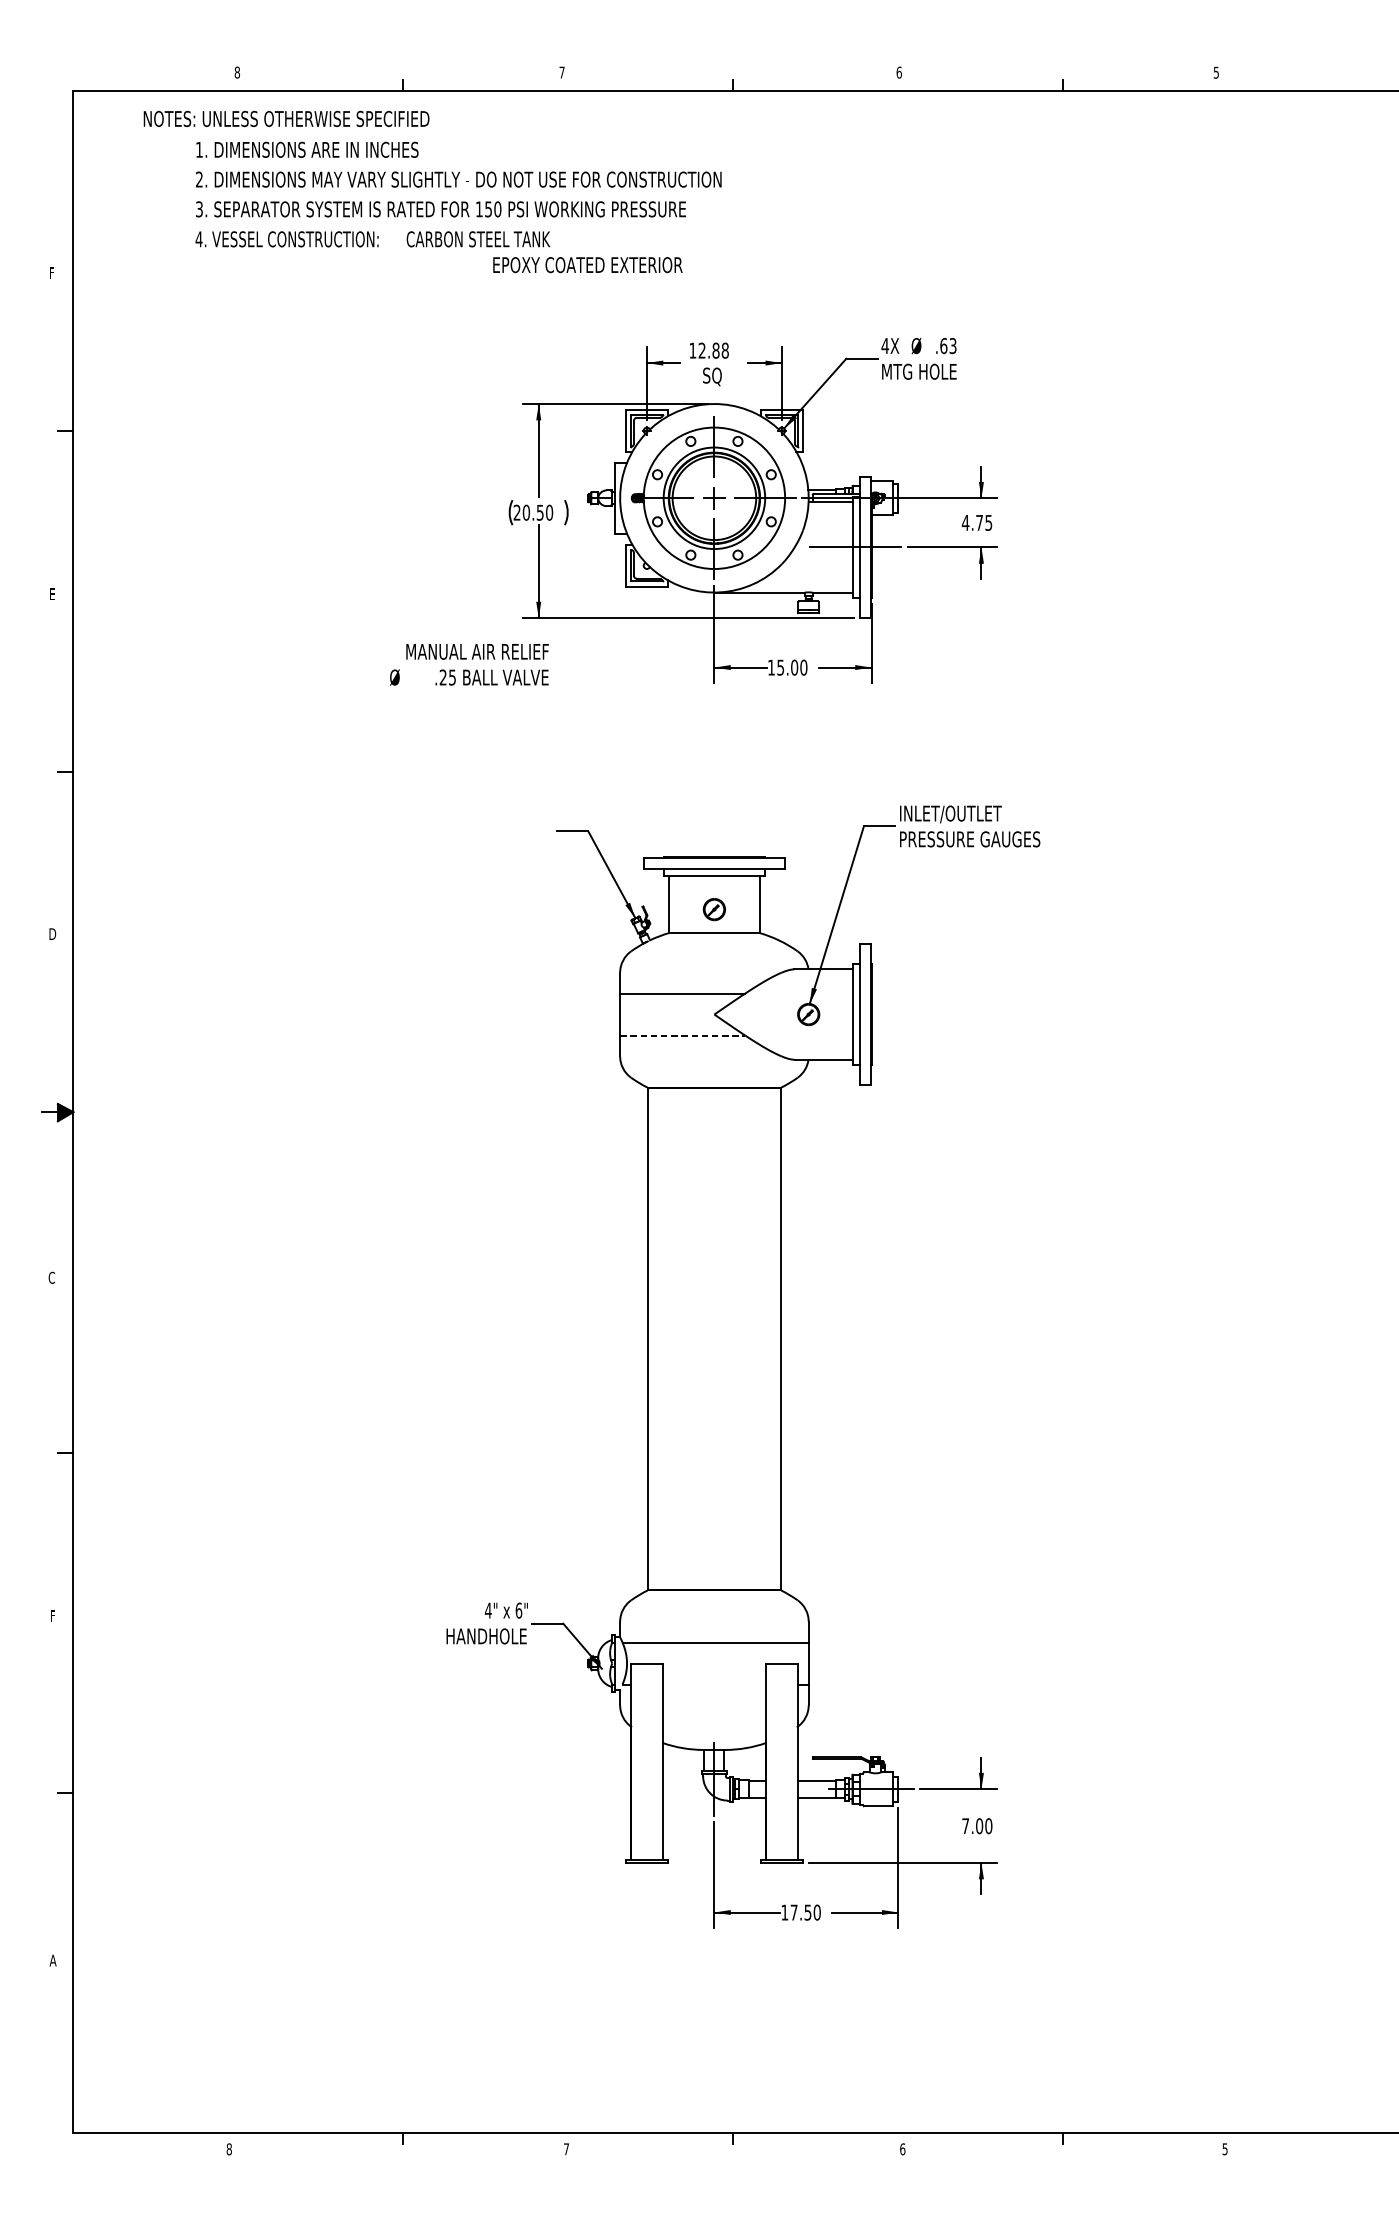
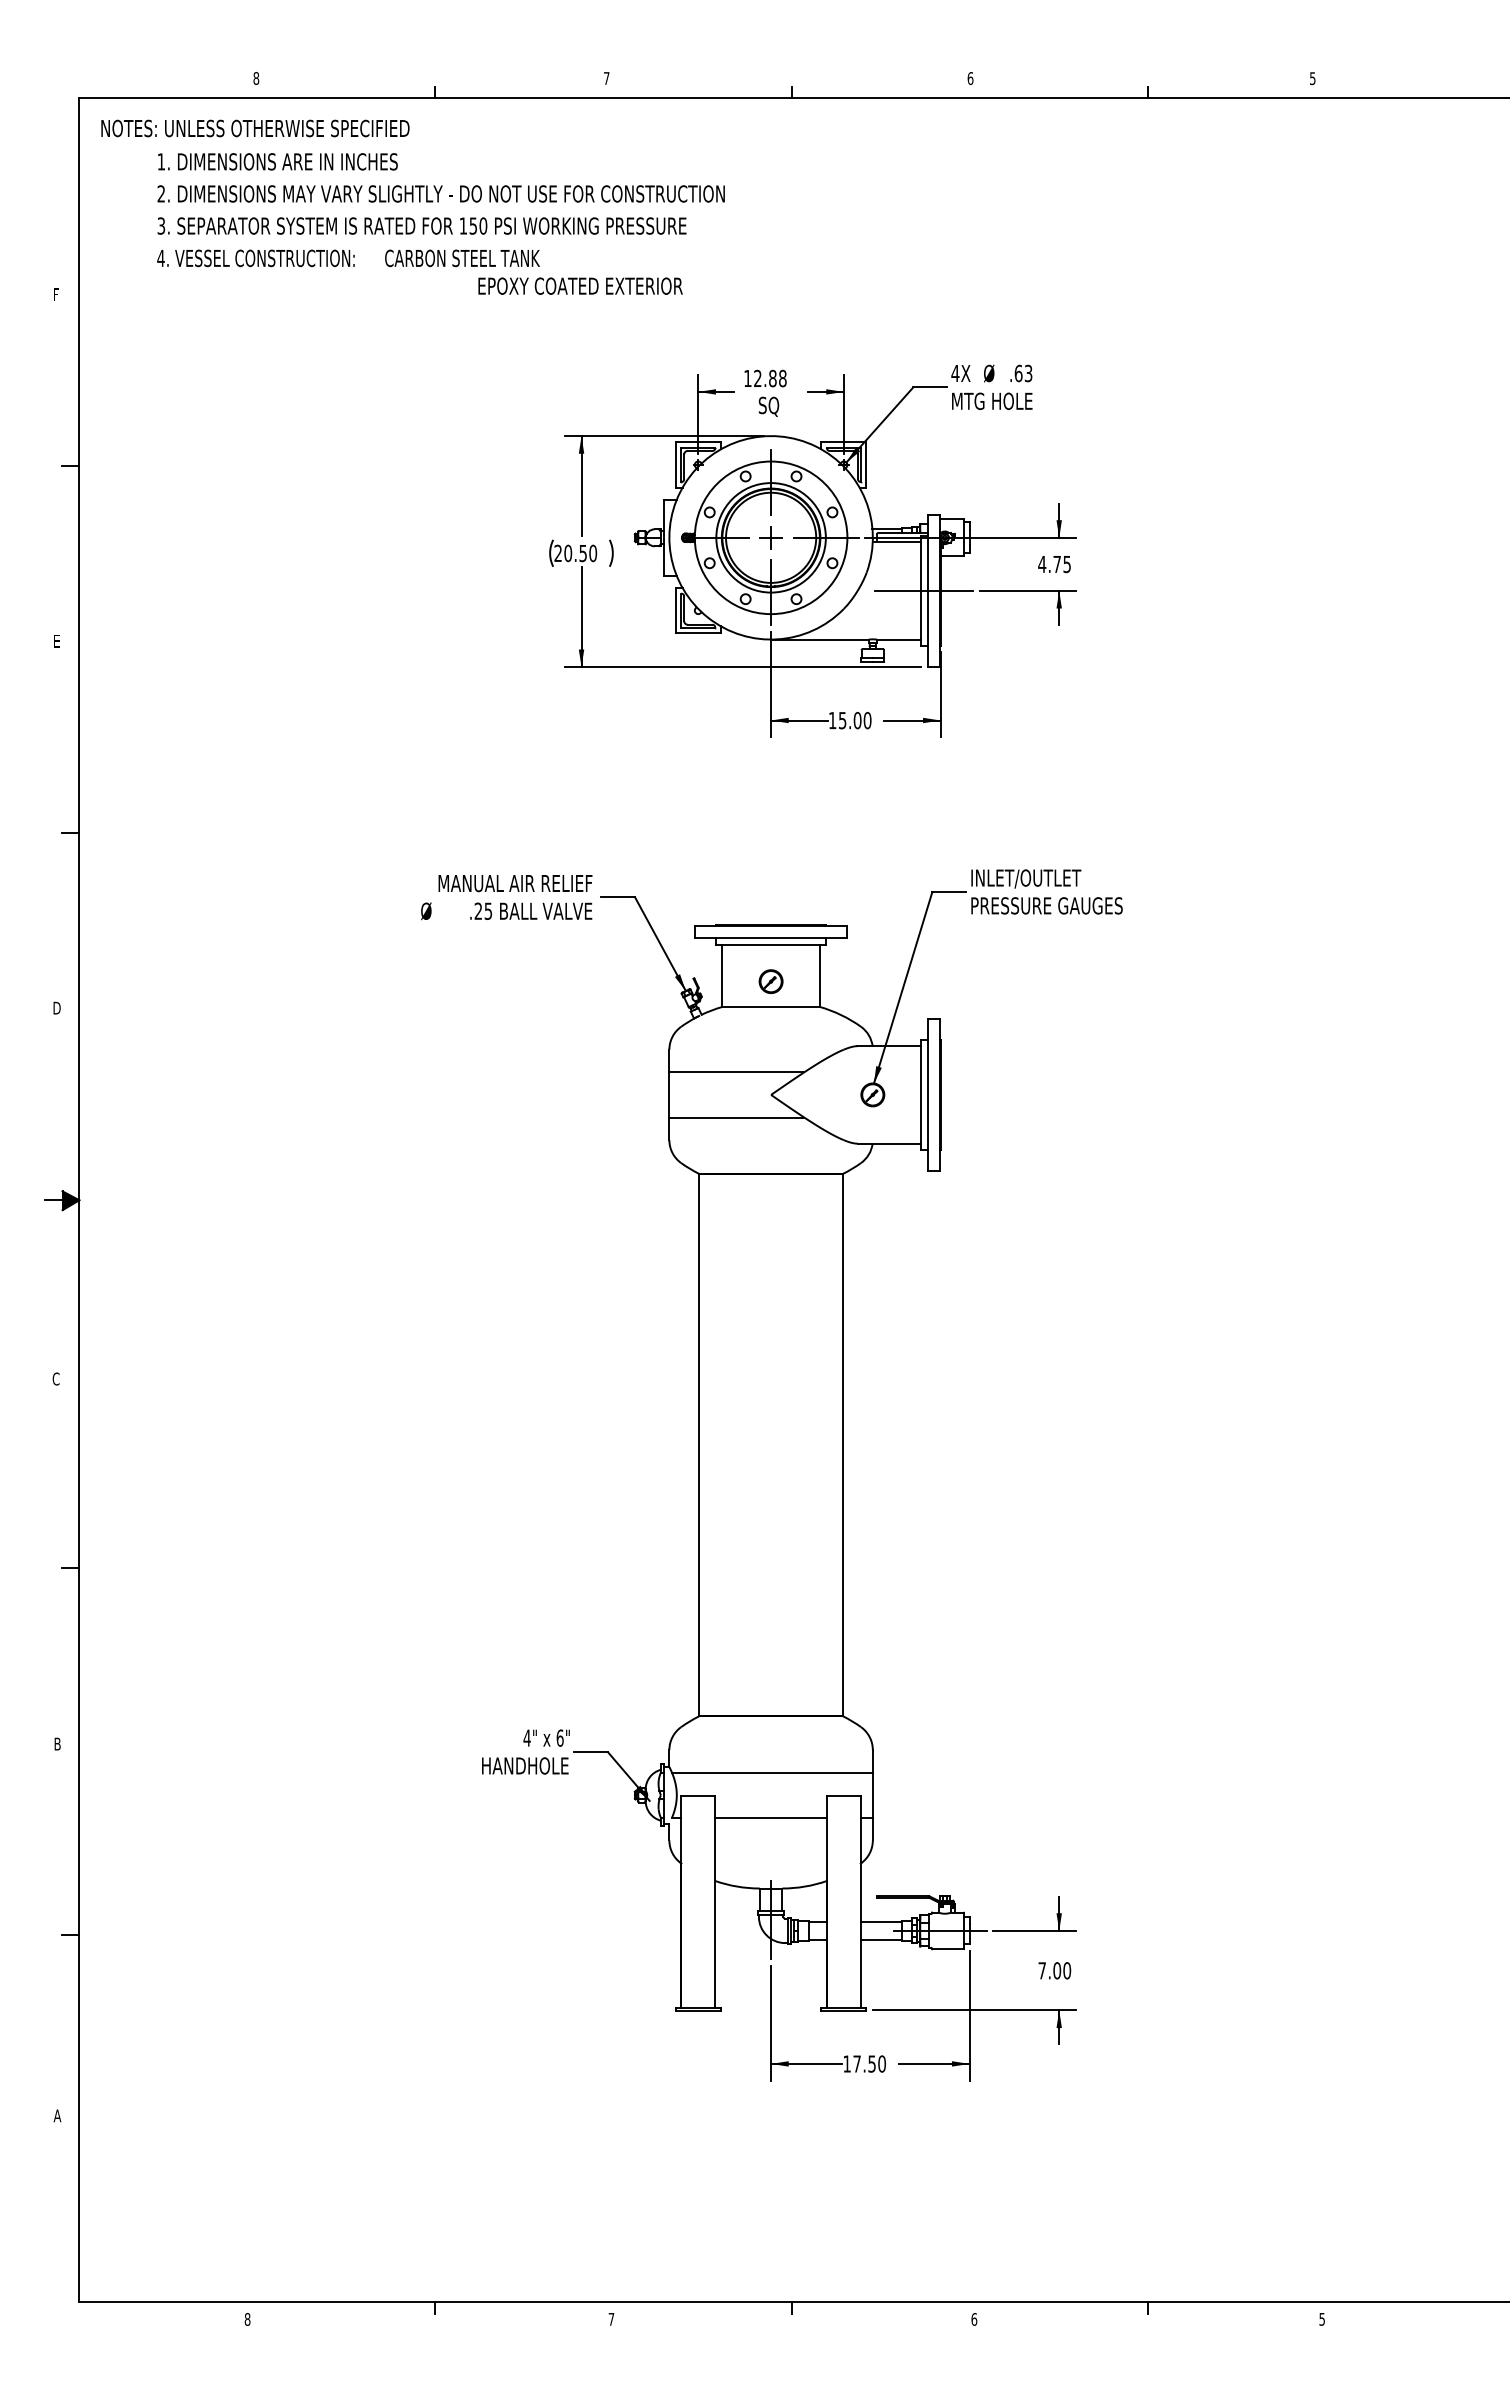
text: (432, 191) -> (412, 206), moved
text: (469, 664) -> (506, 897), moved
line: (683, 1035) -> (737, 1117), dashed -> solid
text: (53, 1615) -> (57, 1743), F -> B
line: (713, 1684) -> (770, 1817), added

